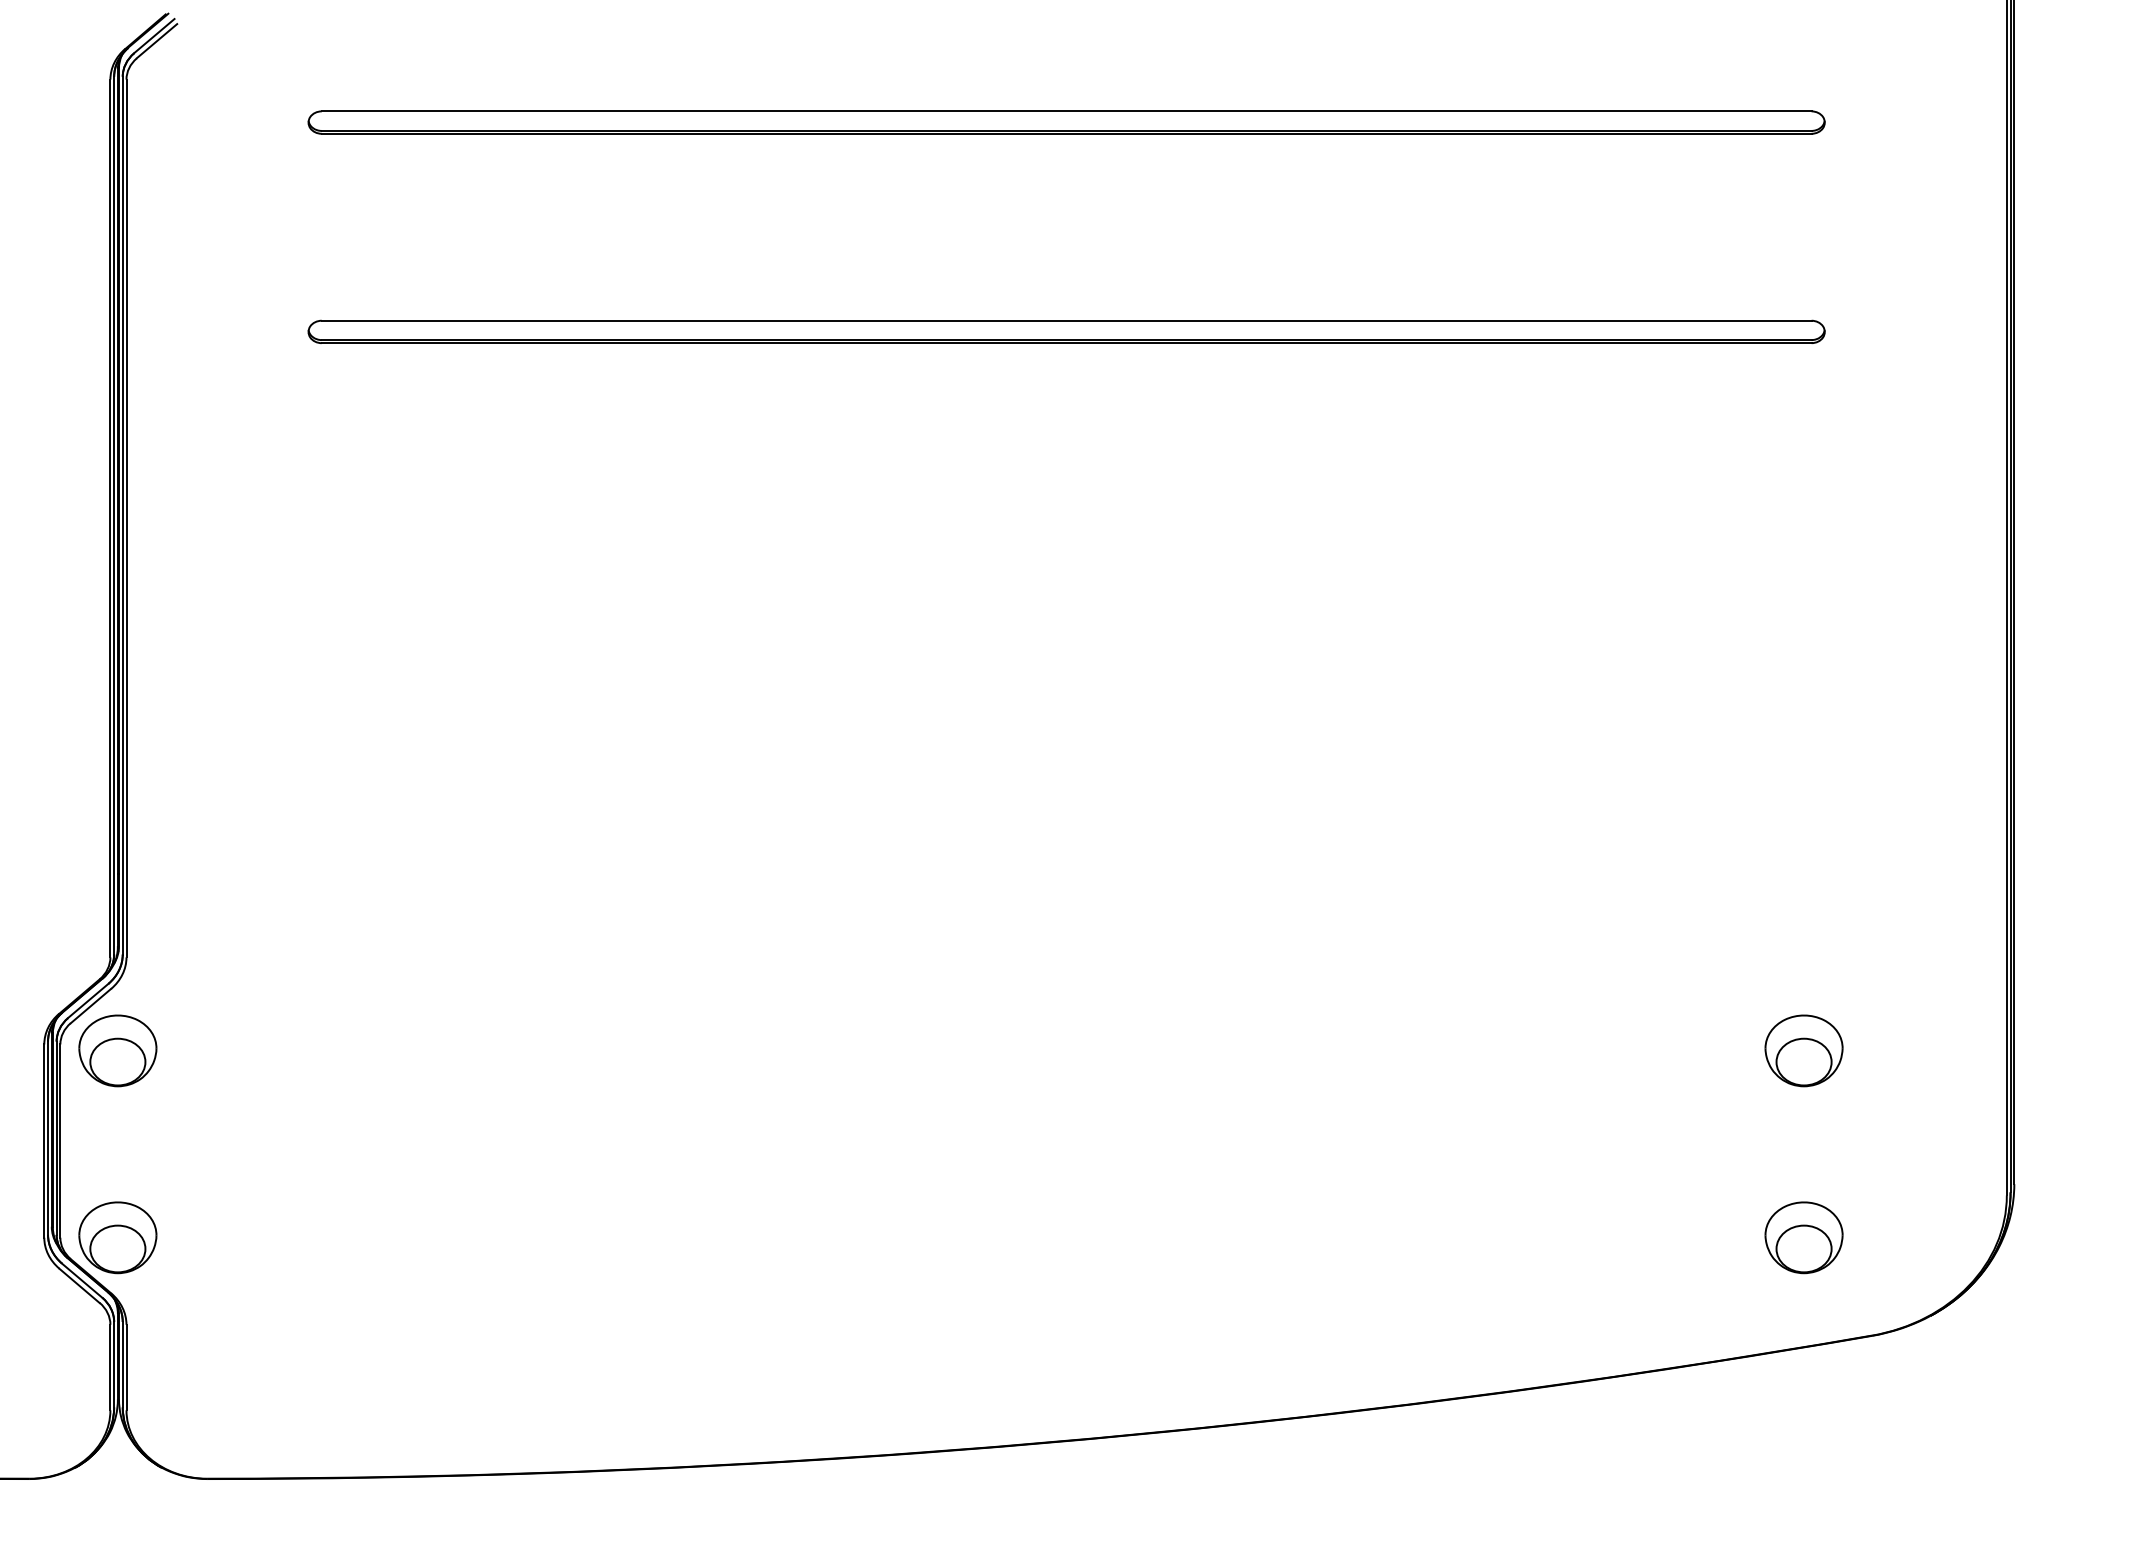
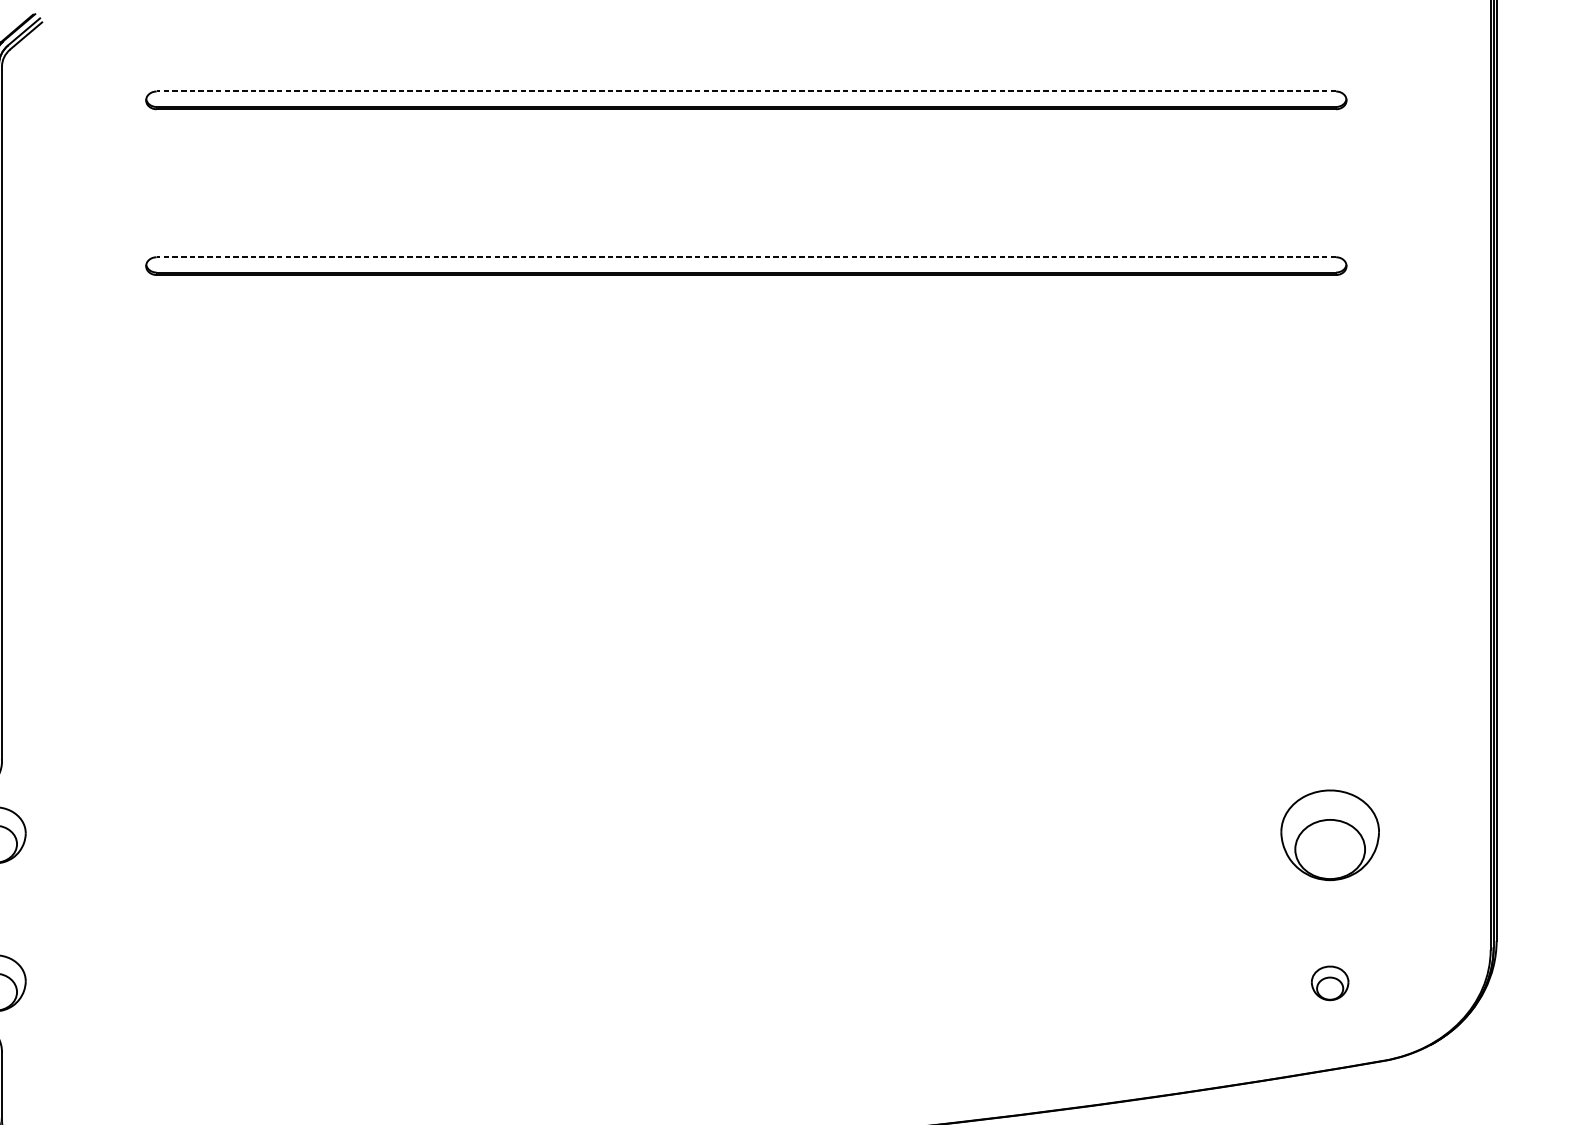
line: (1066, 111) -> (746, 91), solid -> dashed
line: (1066, 320) -> (746, 257), solid -> dashed
part: (1803, 1050) -> (1329, 835), size x1.6
part: (1803, 1237) -> (1329, 983), size x0.6

